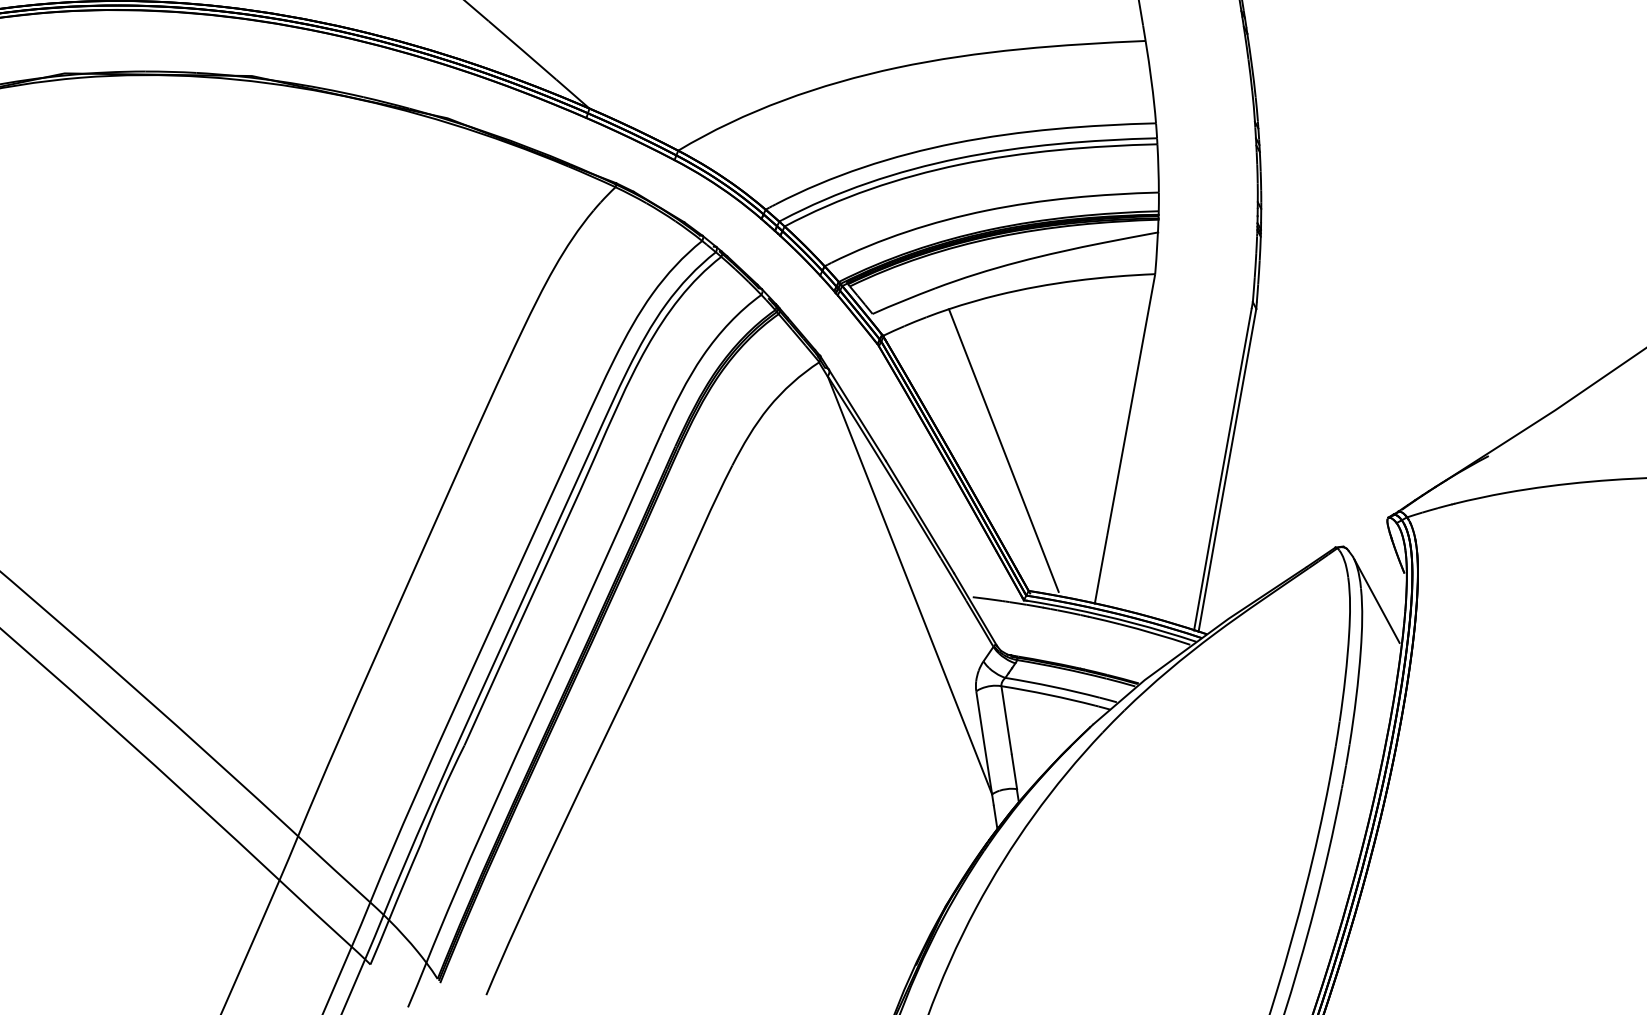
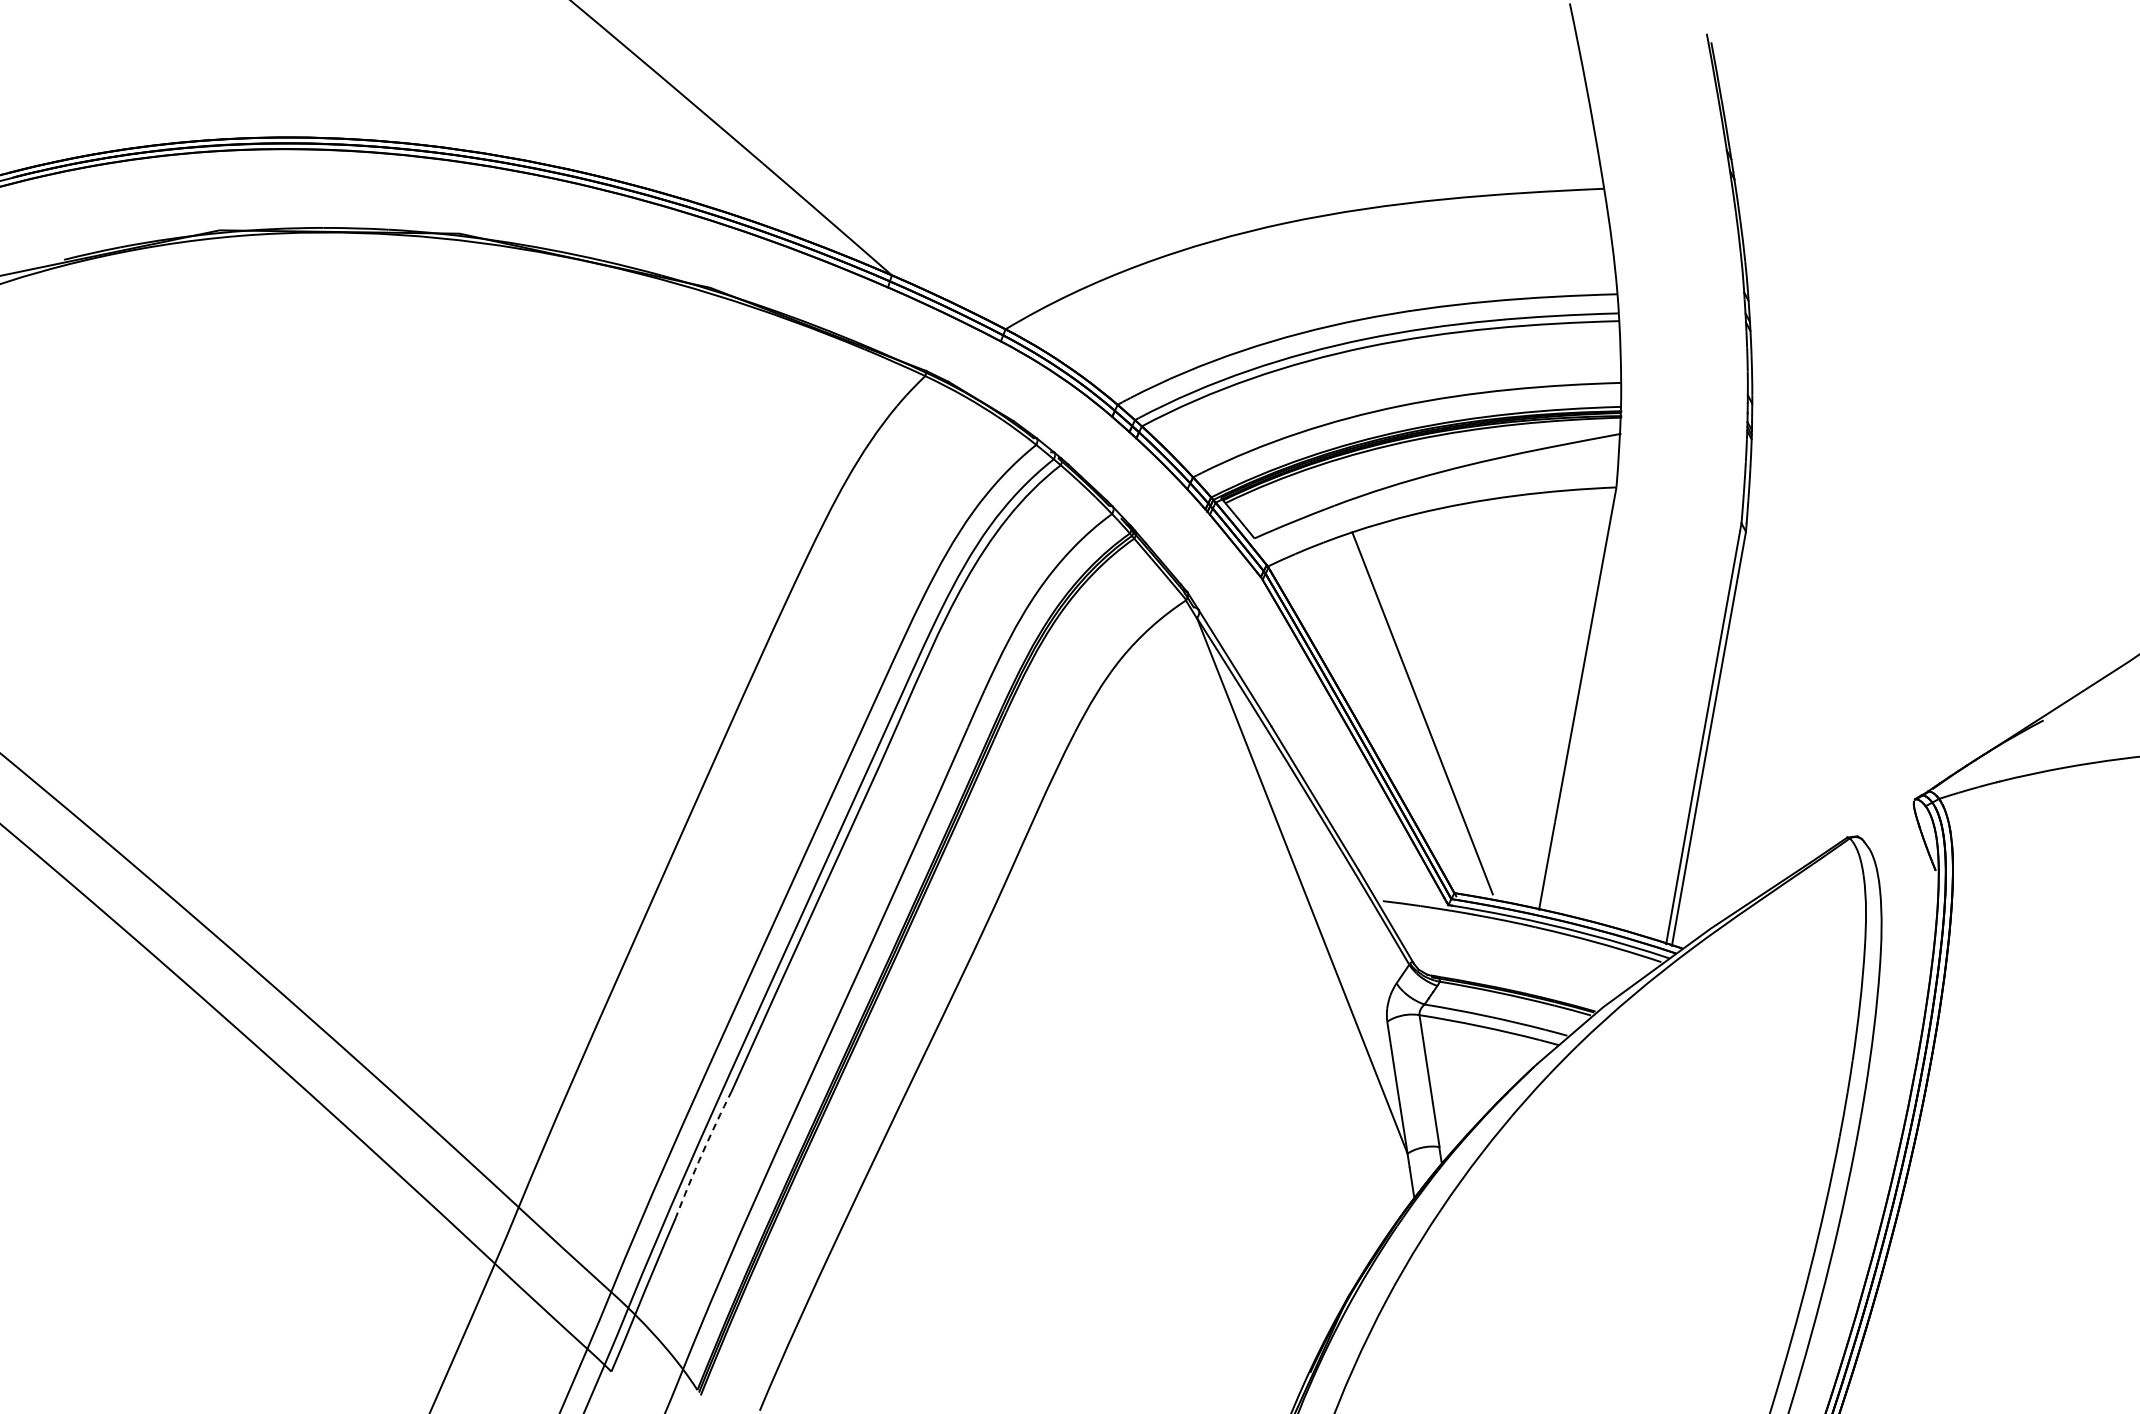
line: (1376, 600) -> (1900, 905), removed
arc: (441, 794) -> (702, 1153), solid -> dashed

